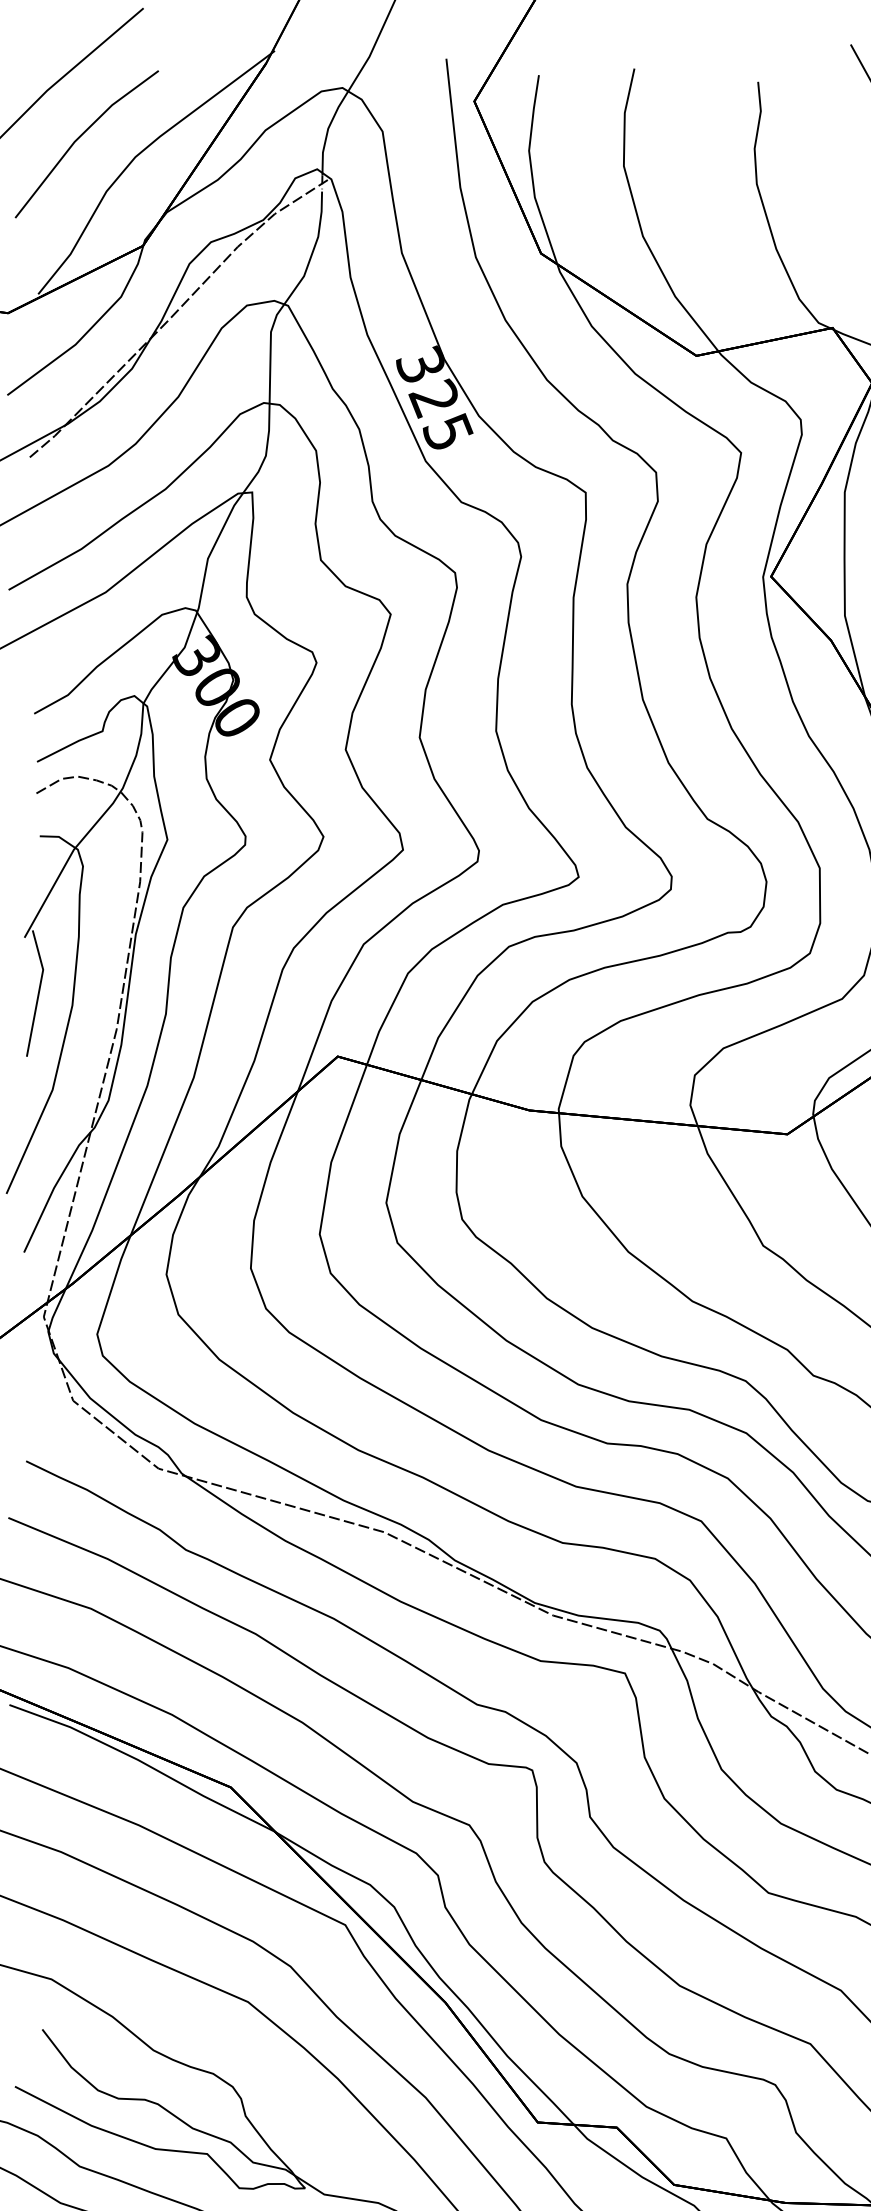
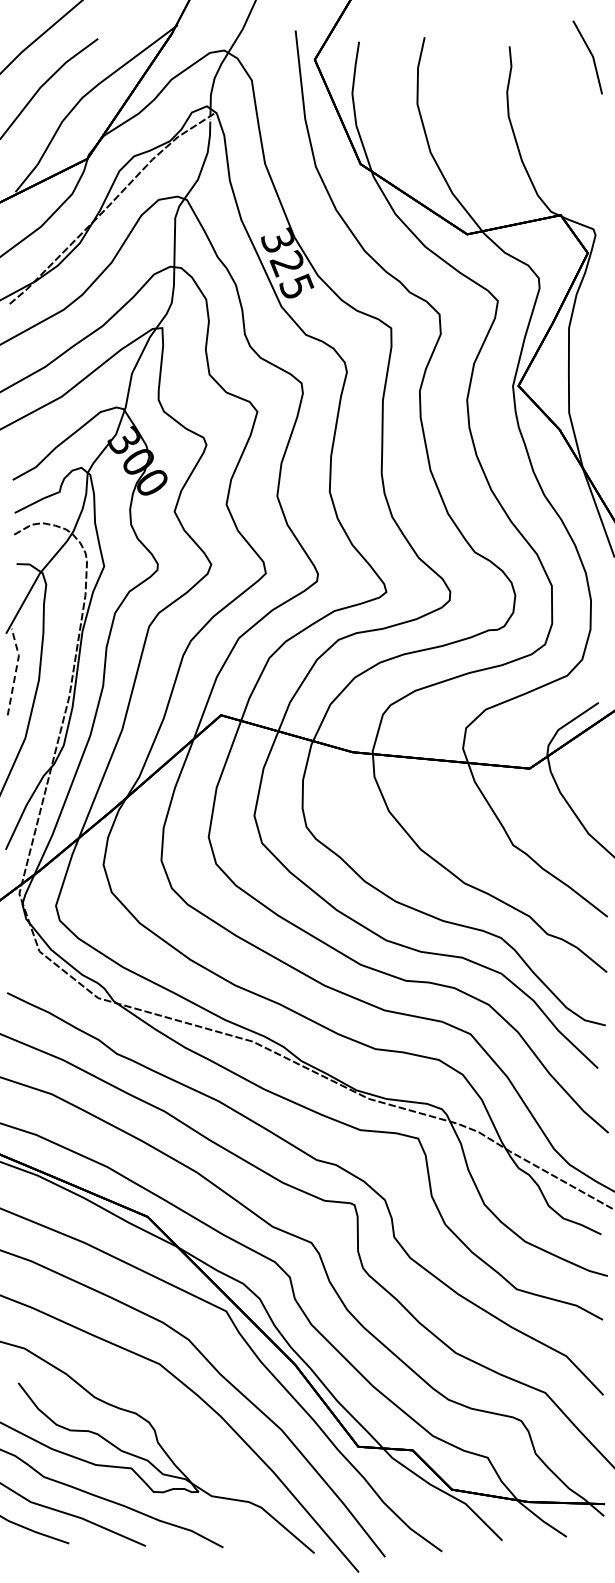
line: (39, 991) -> (16, 670), solid -> dashed

